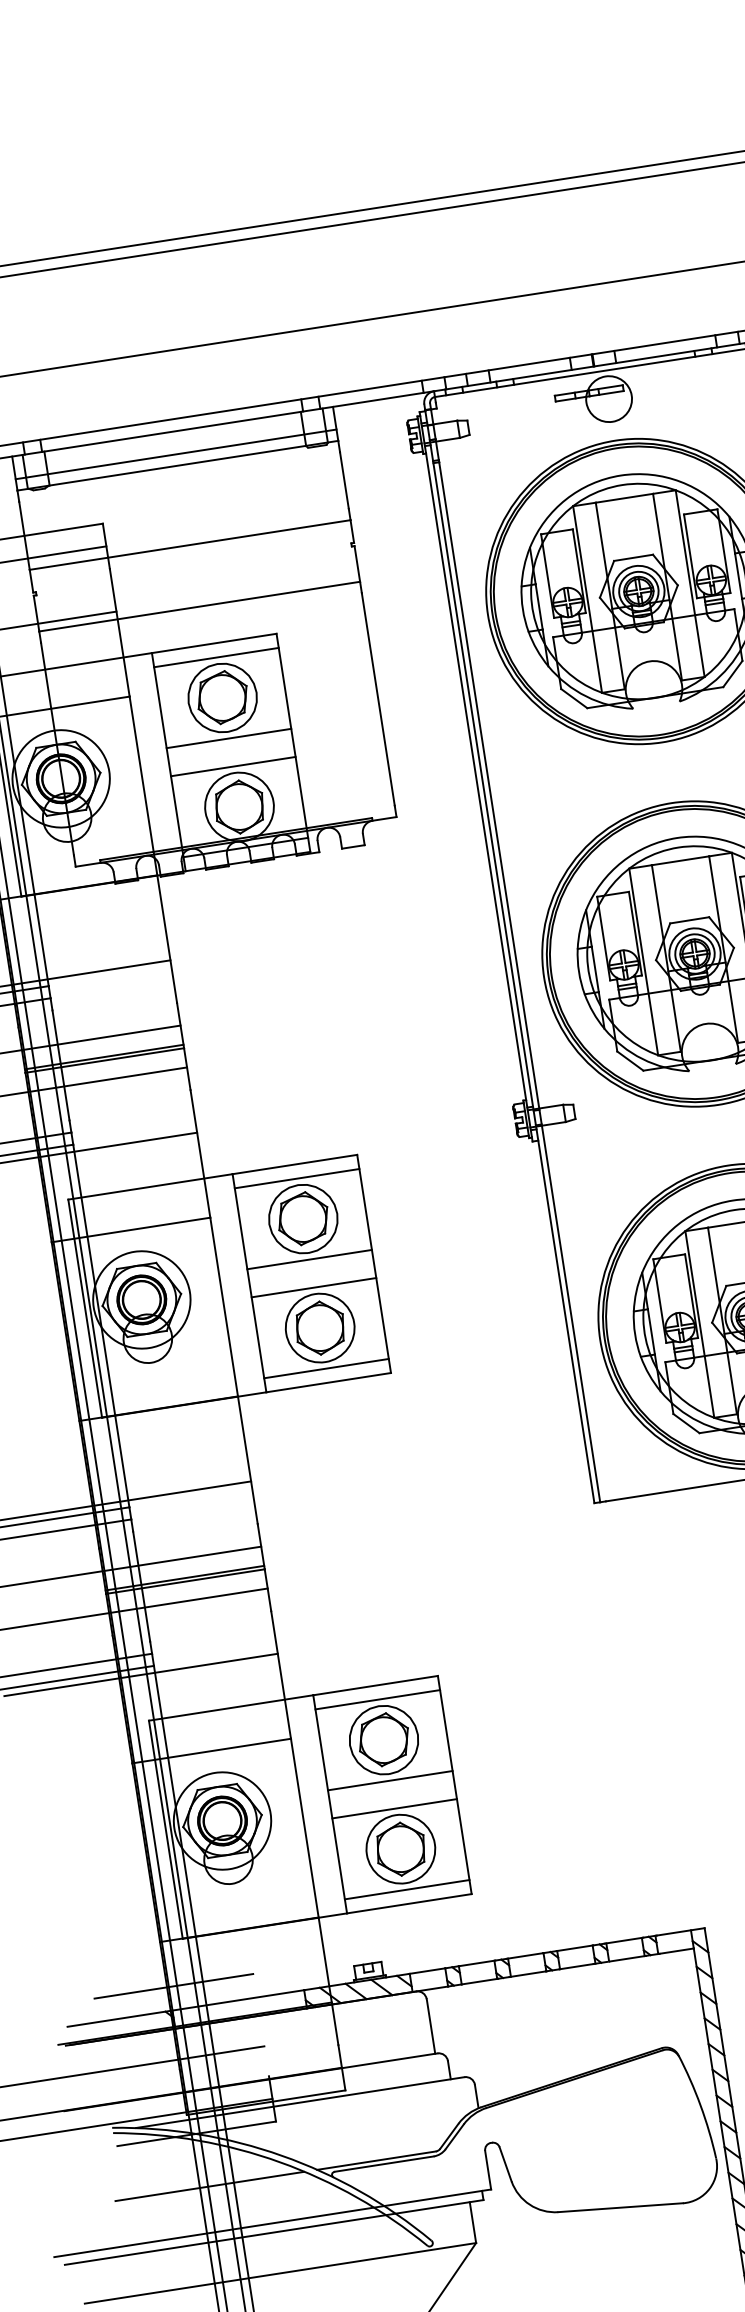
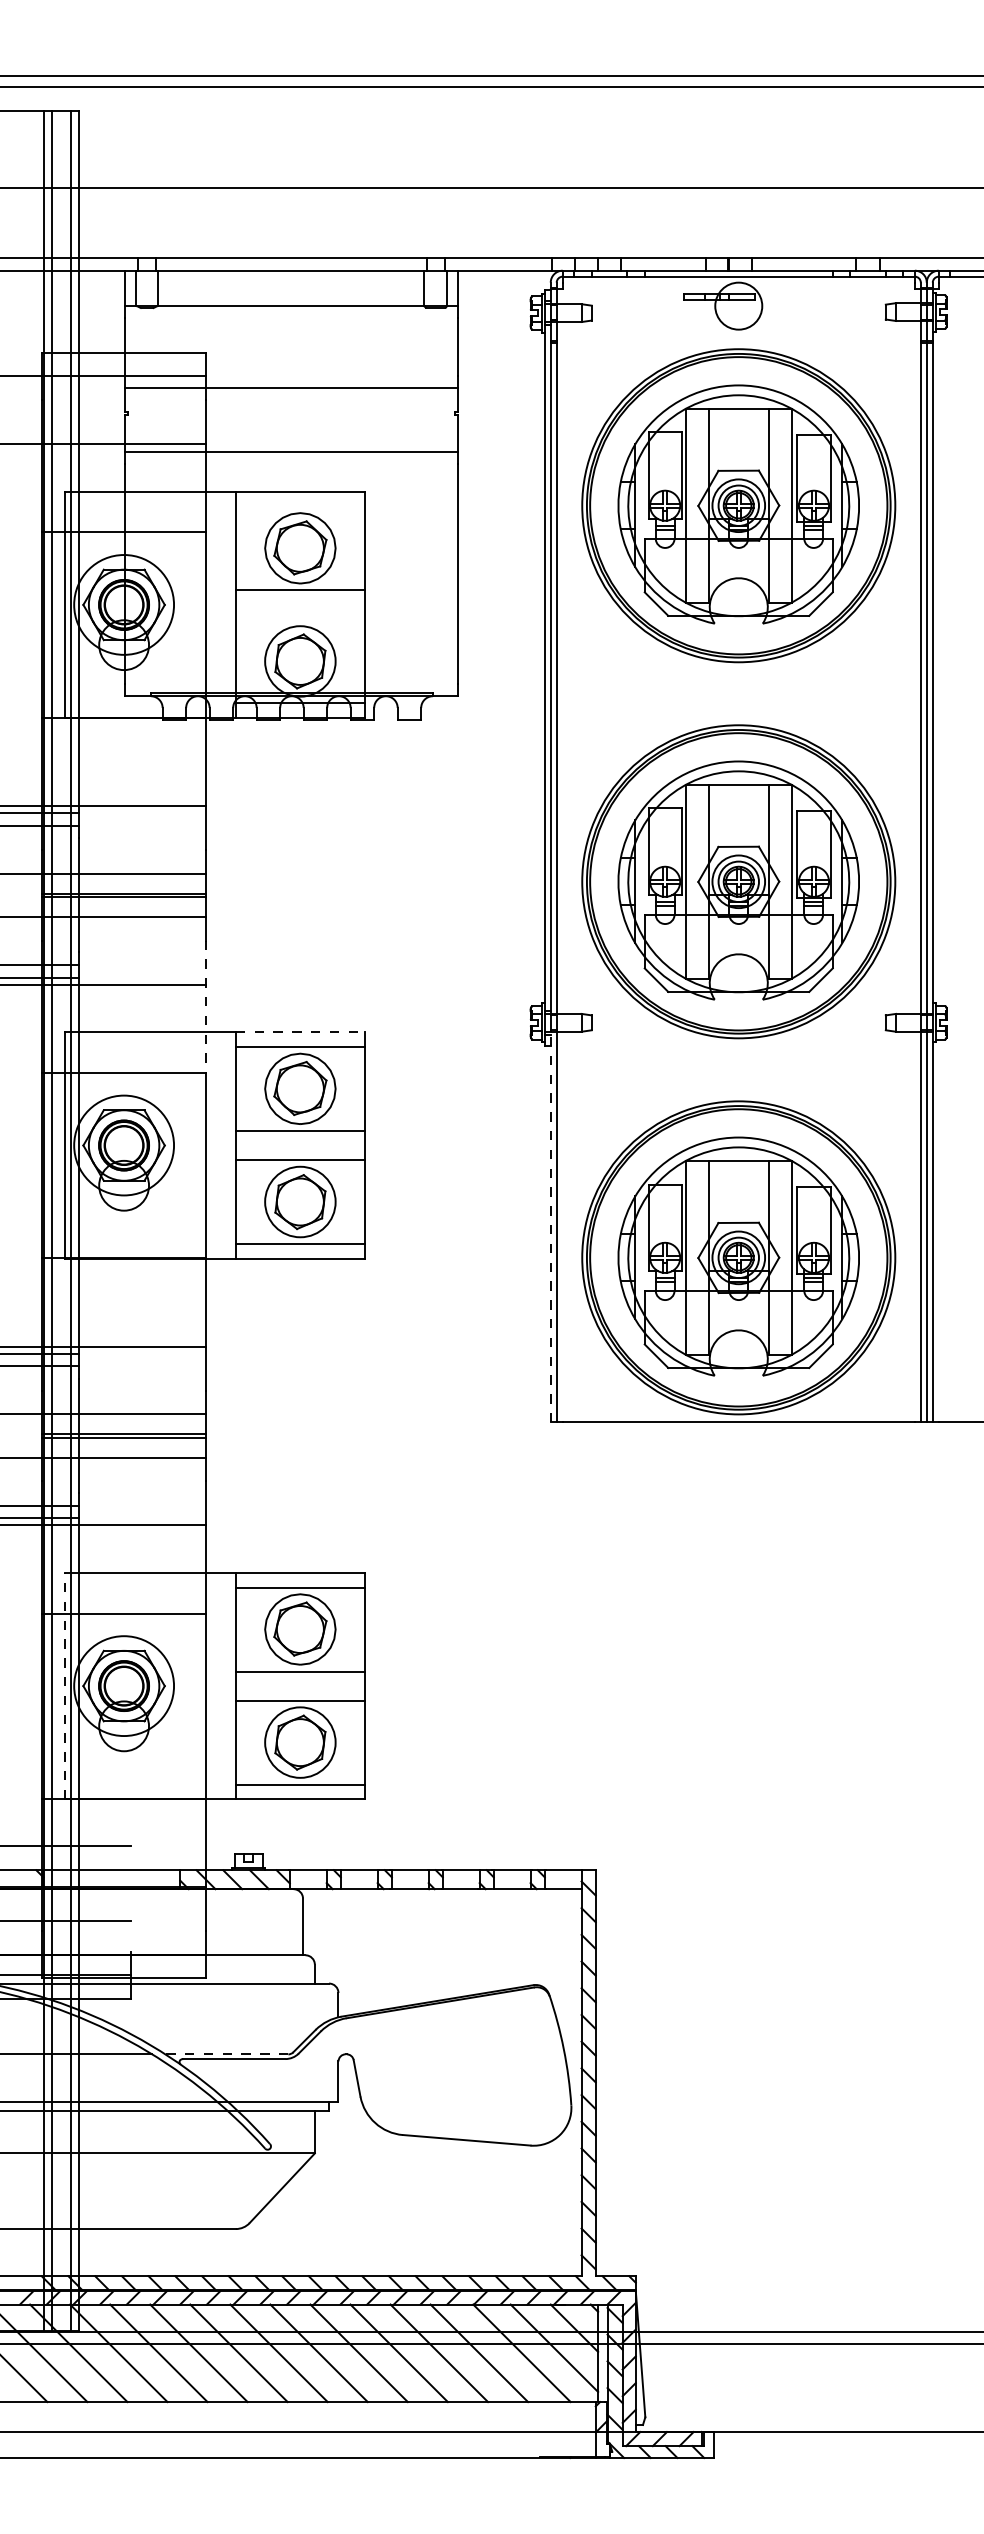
line: (176, 454) -> (291, 294), removed
line: (216, 657) -> (300, 506), removed
line: (233, 766) -> (300, 619), removed
line: (200, 1154) -> (206, 1007), solid -> dashed
line: (295, 1164) -> (300, 1032), solid -> dashed
line: (564, 1314) -> (550, 1226), solid -> dashed
line: (165, 1829) -> (65, 1685), solid -> dashed
line: (376, 2160) -> (226, 2054), solid -> dashed

